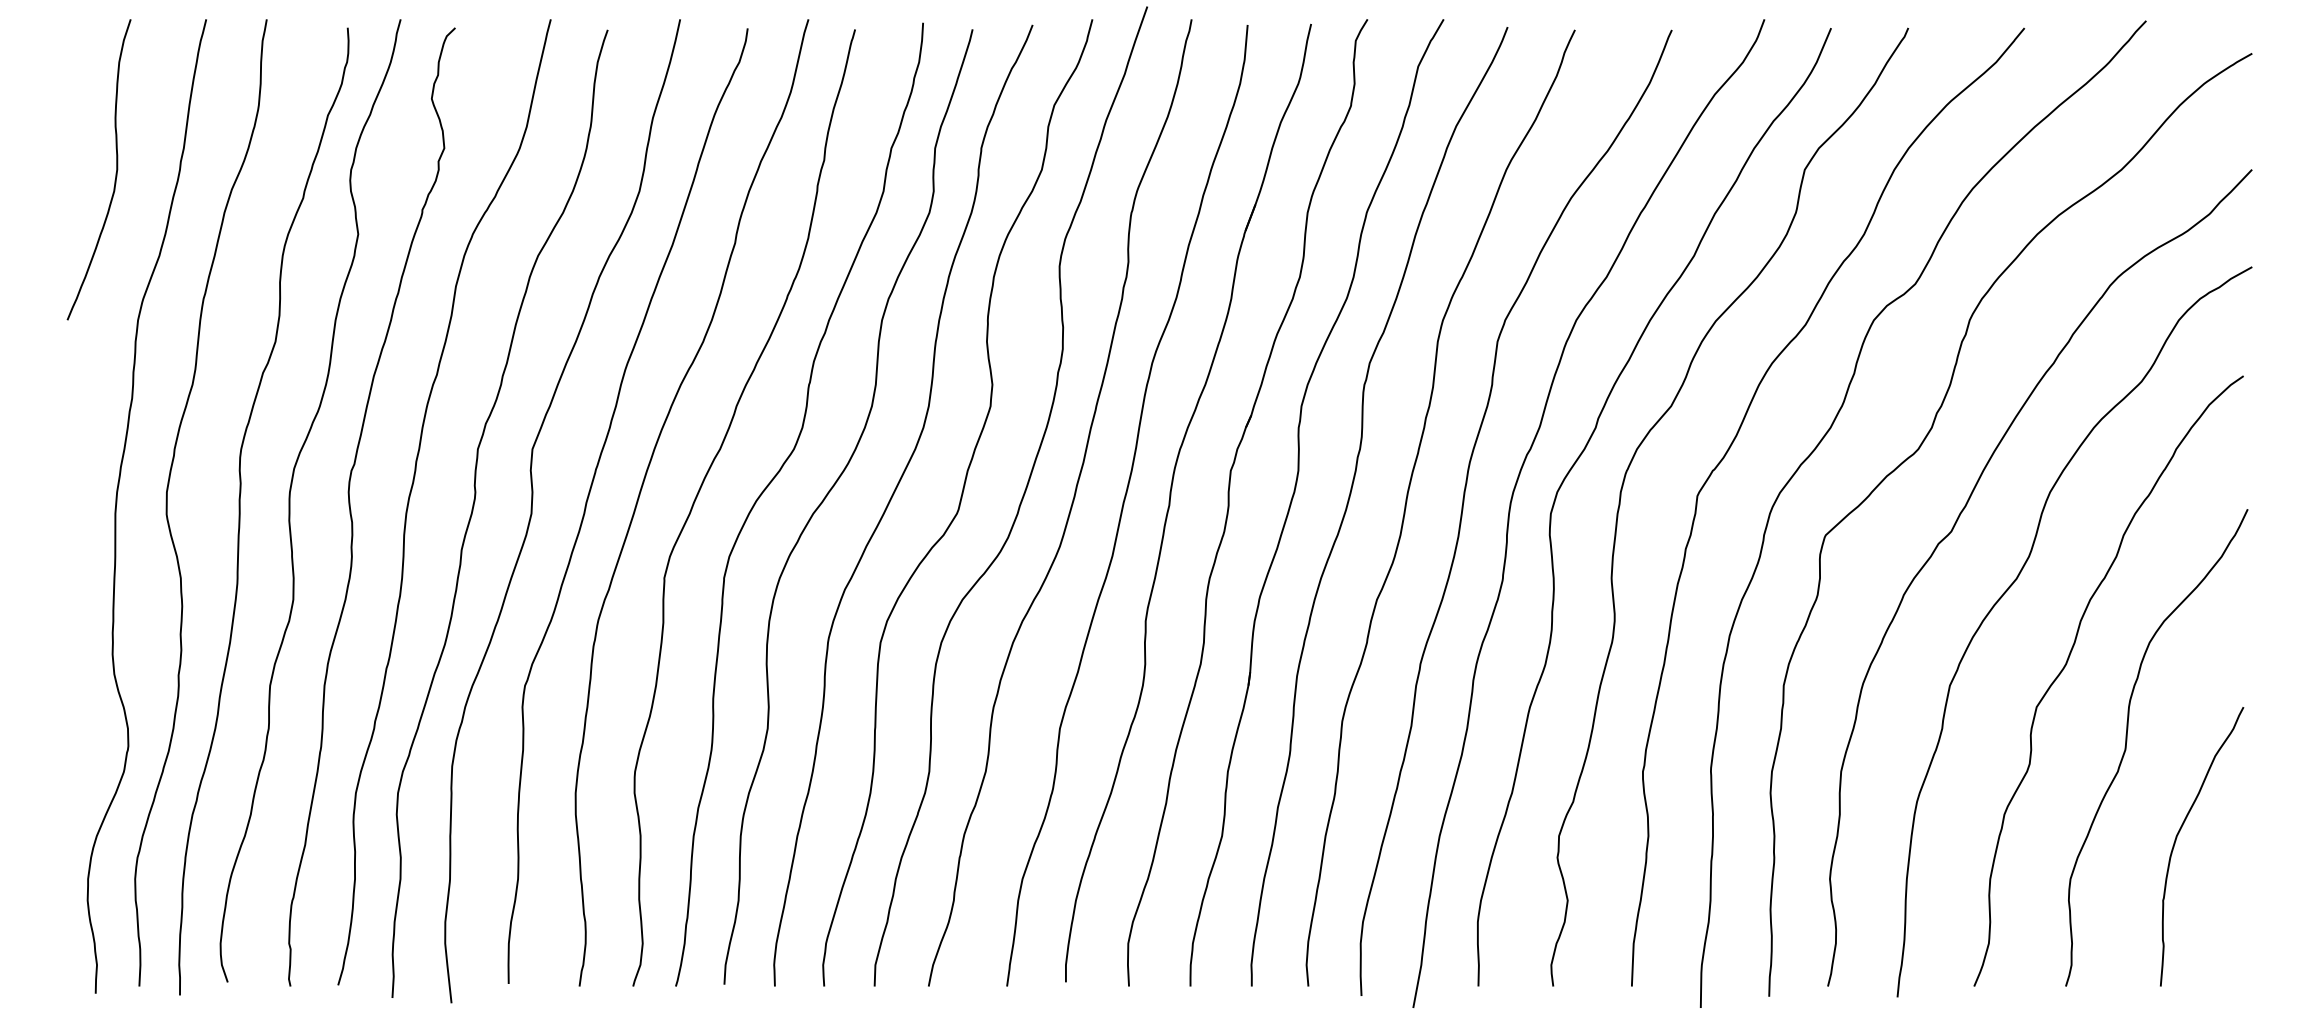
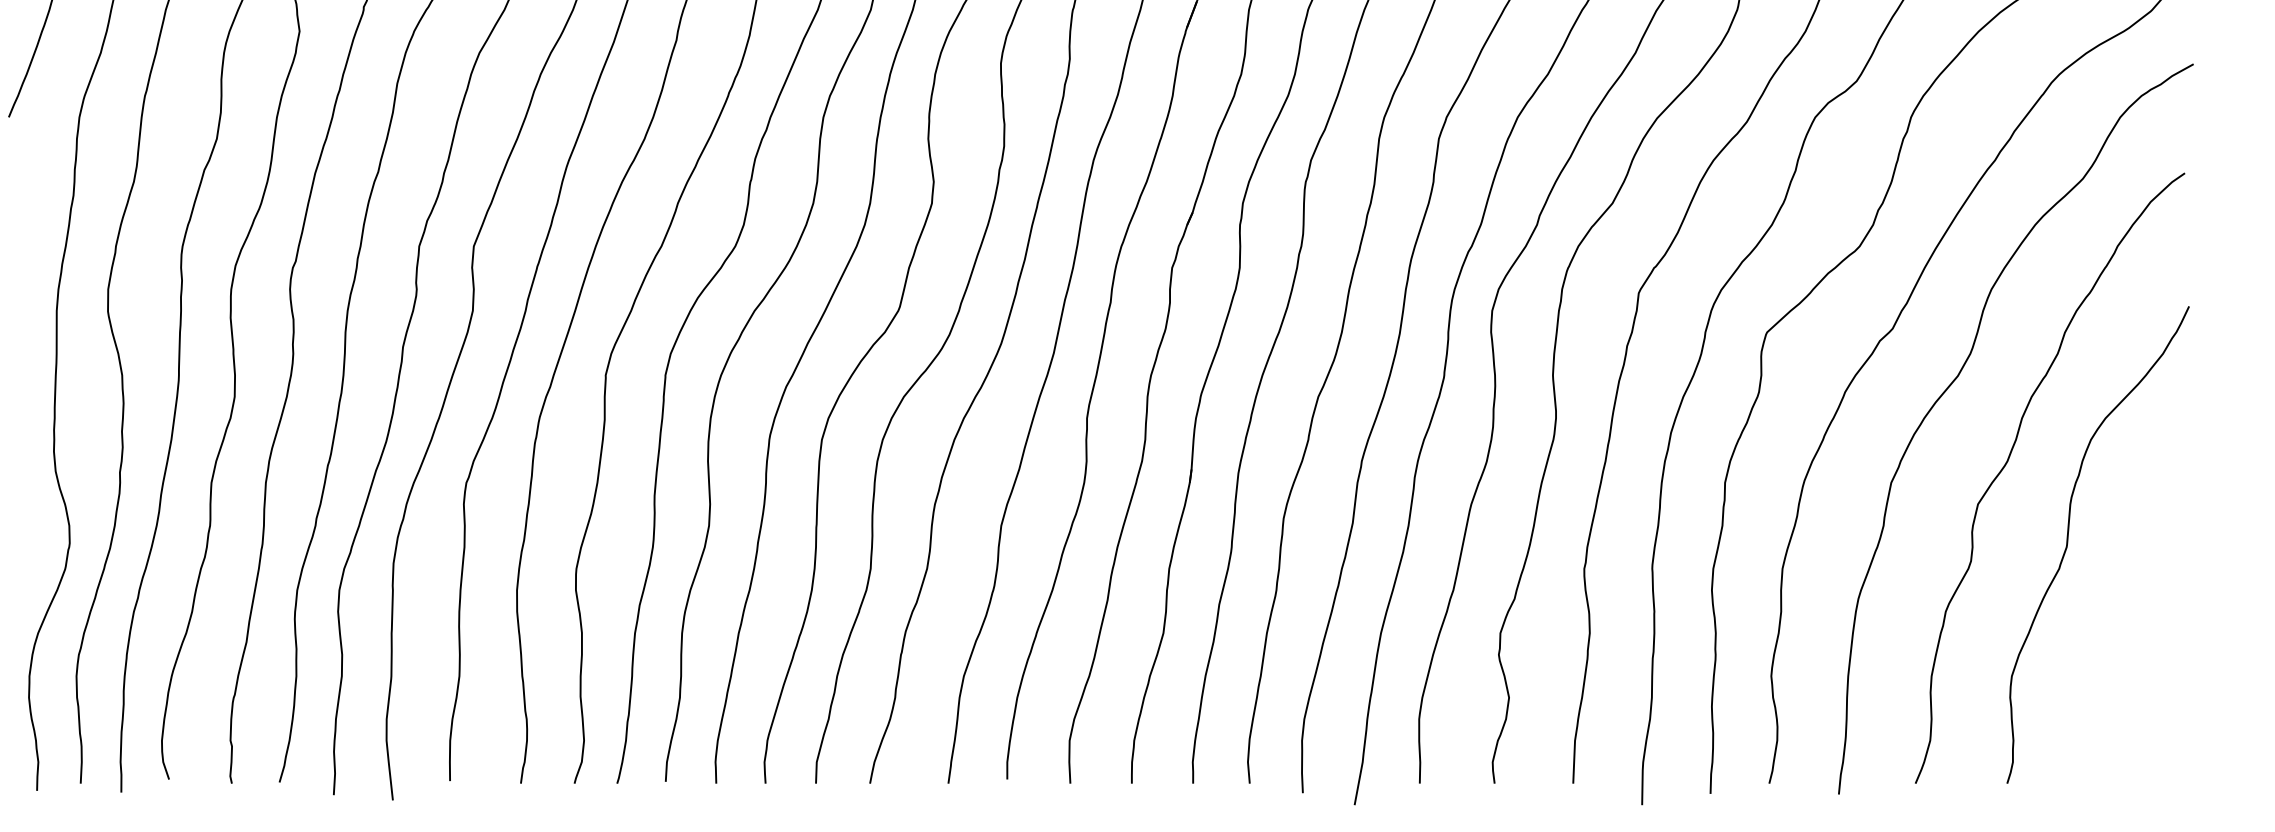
curve: (2178, 835) -> (2119, 632), removed

